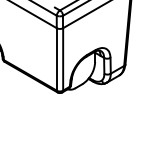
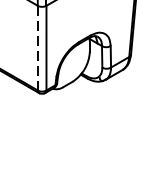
line: (56, 58) -> (37, 46), solid -> dashed

